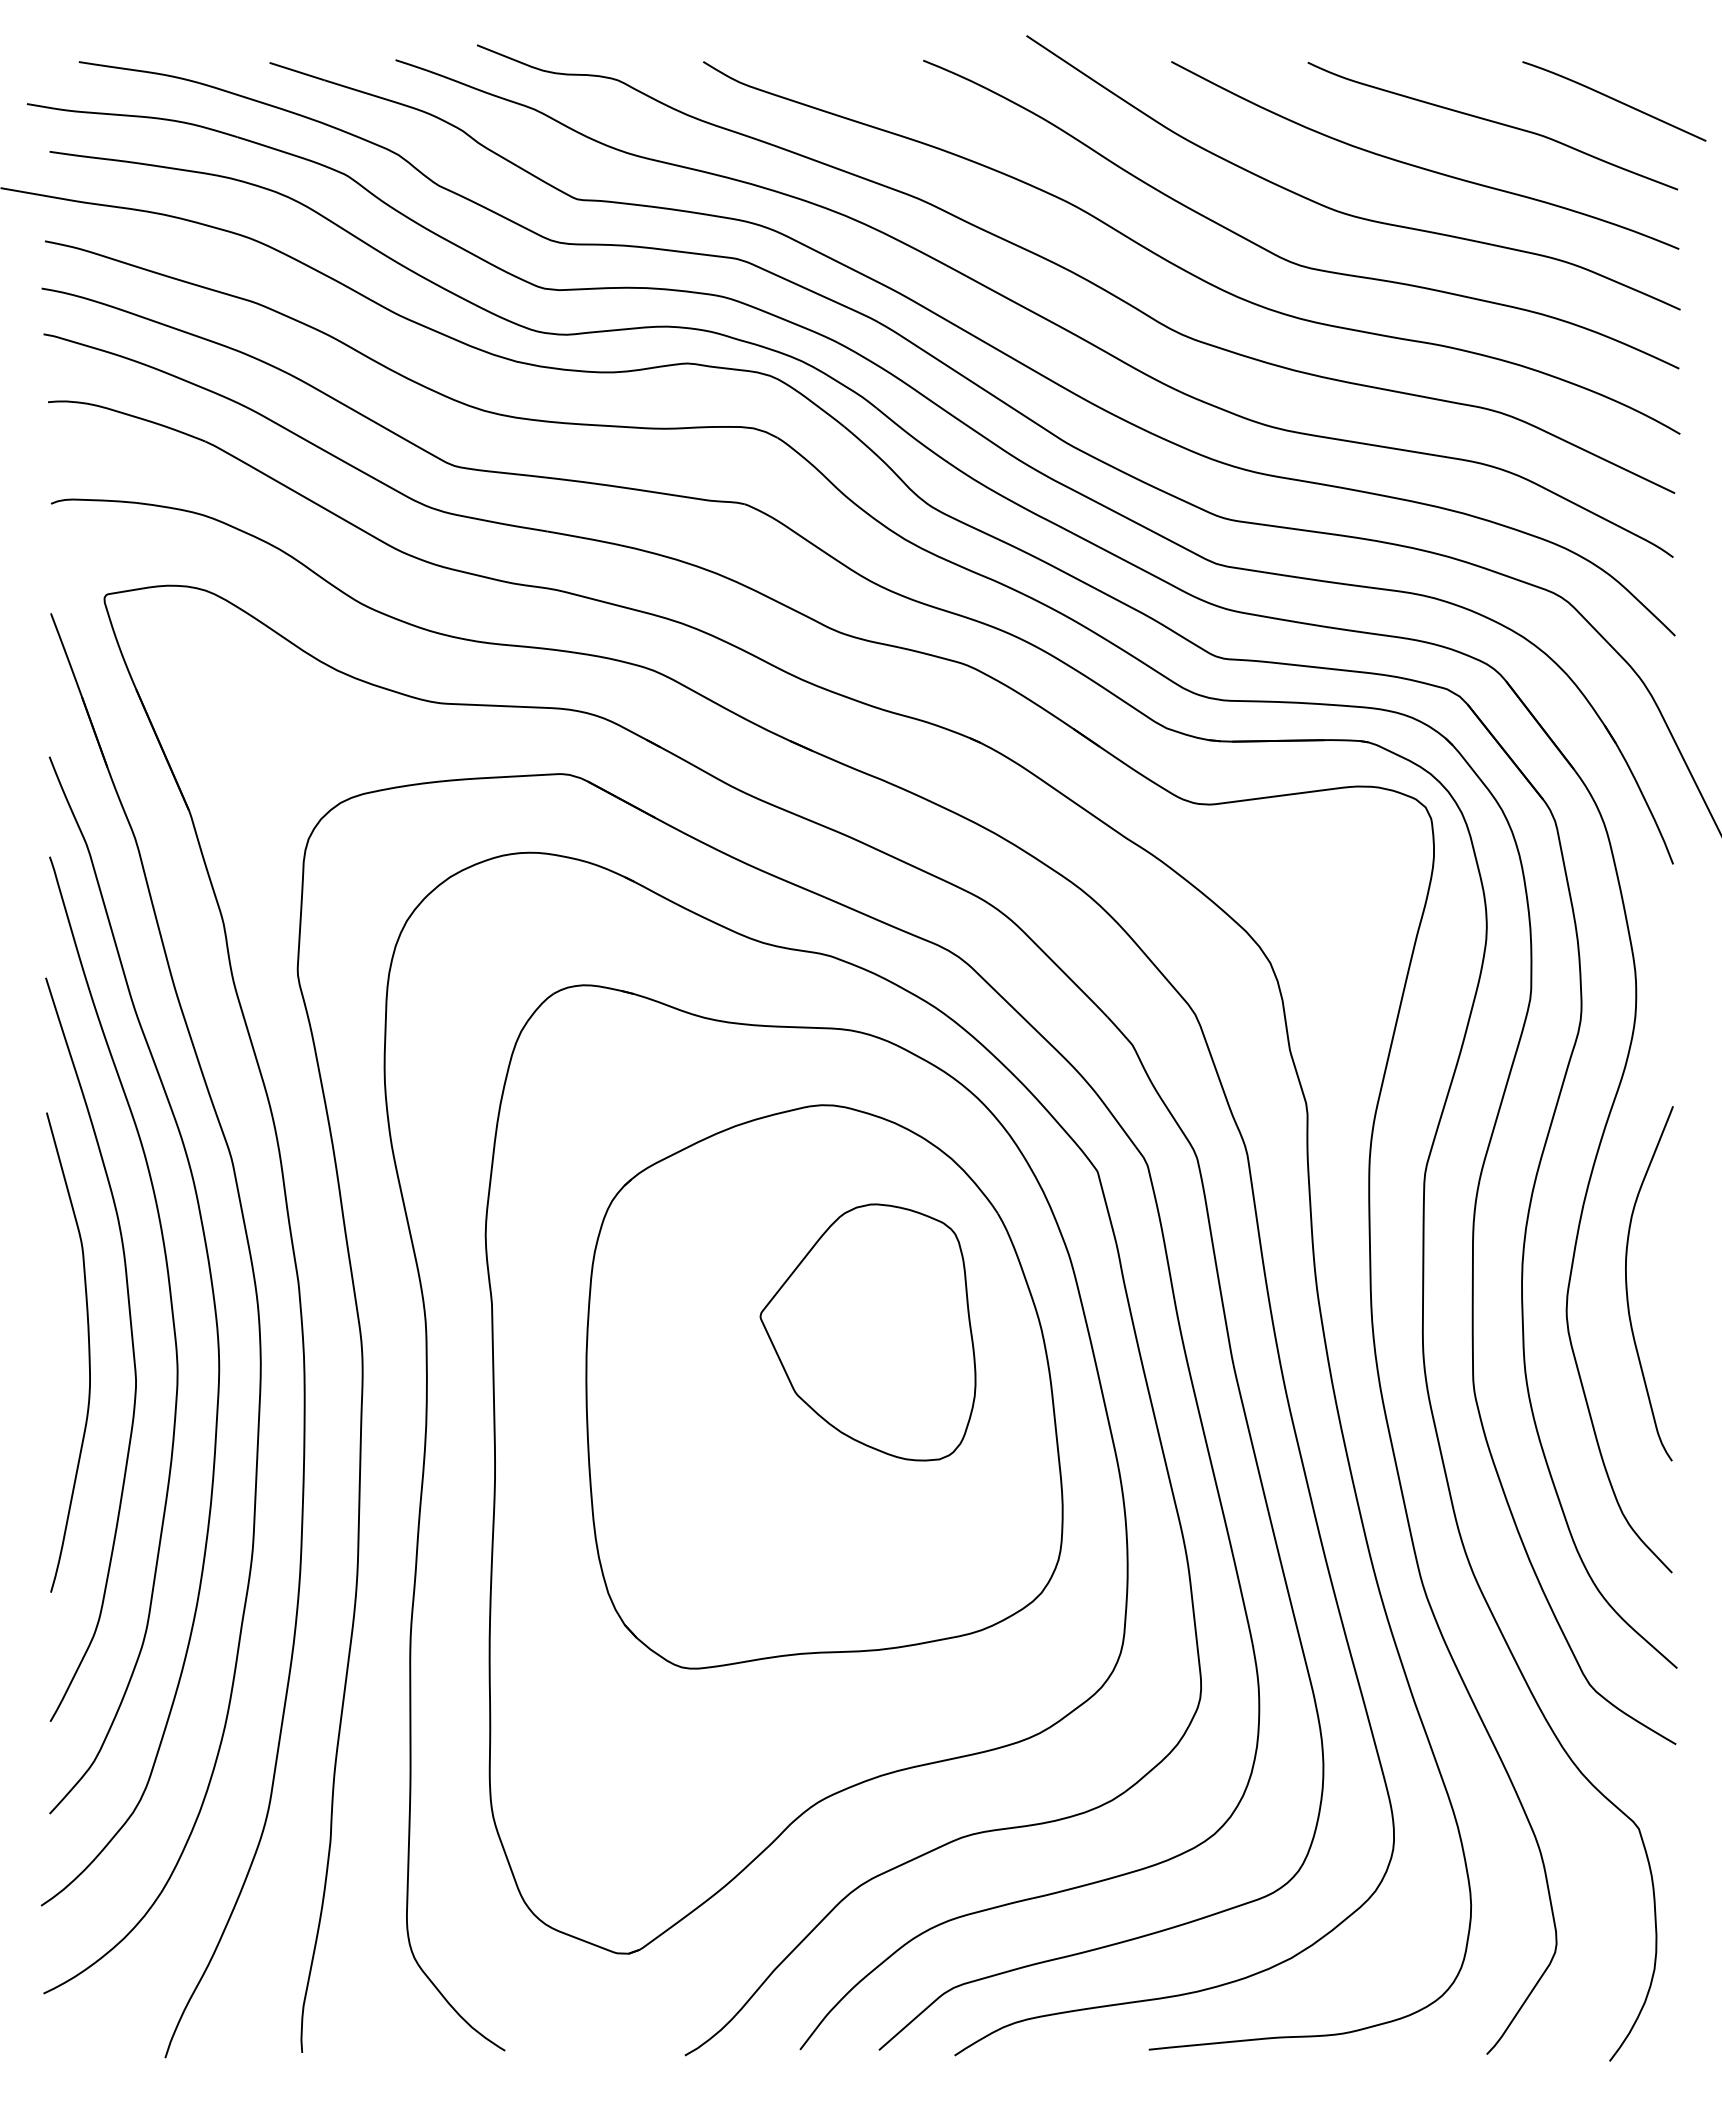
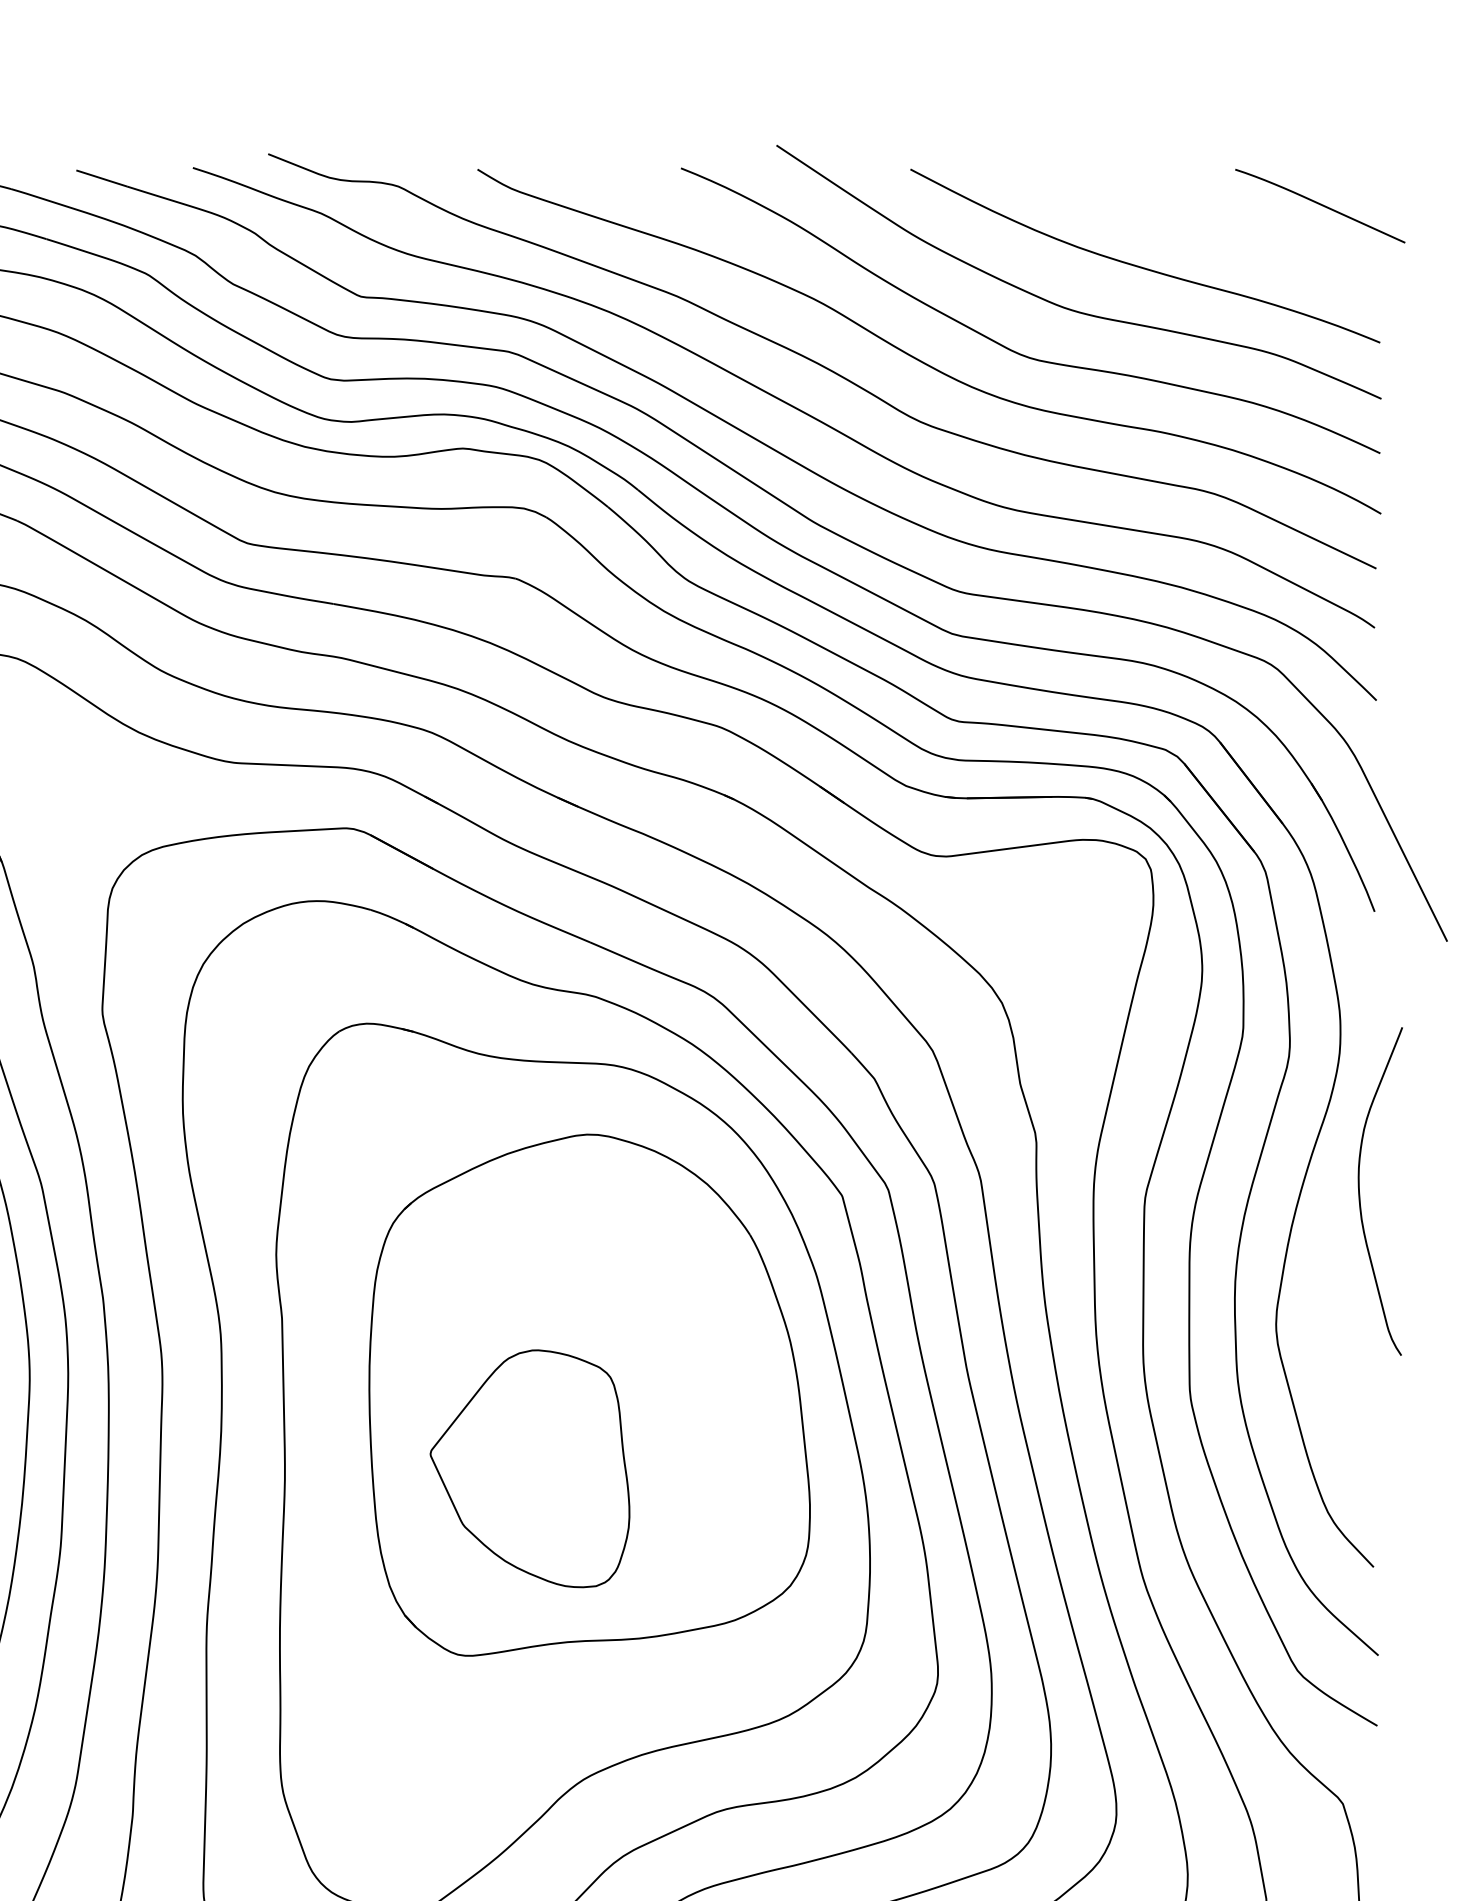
curve: (1492, 122) -> (1207, 225), removed
curve: (1627, 1283) -> (1360, 1191), moved
part: (867, 1332) -> (529, 1468), moved

